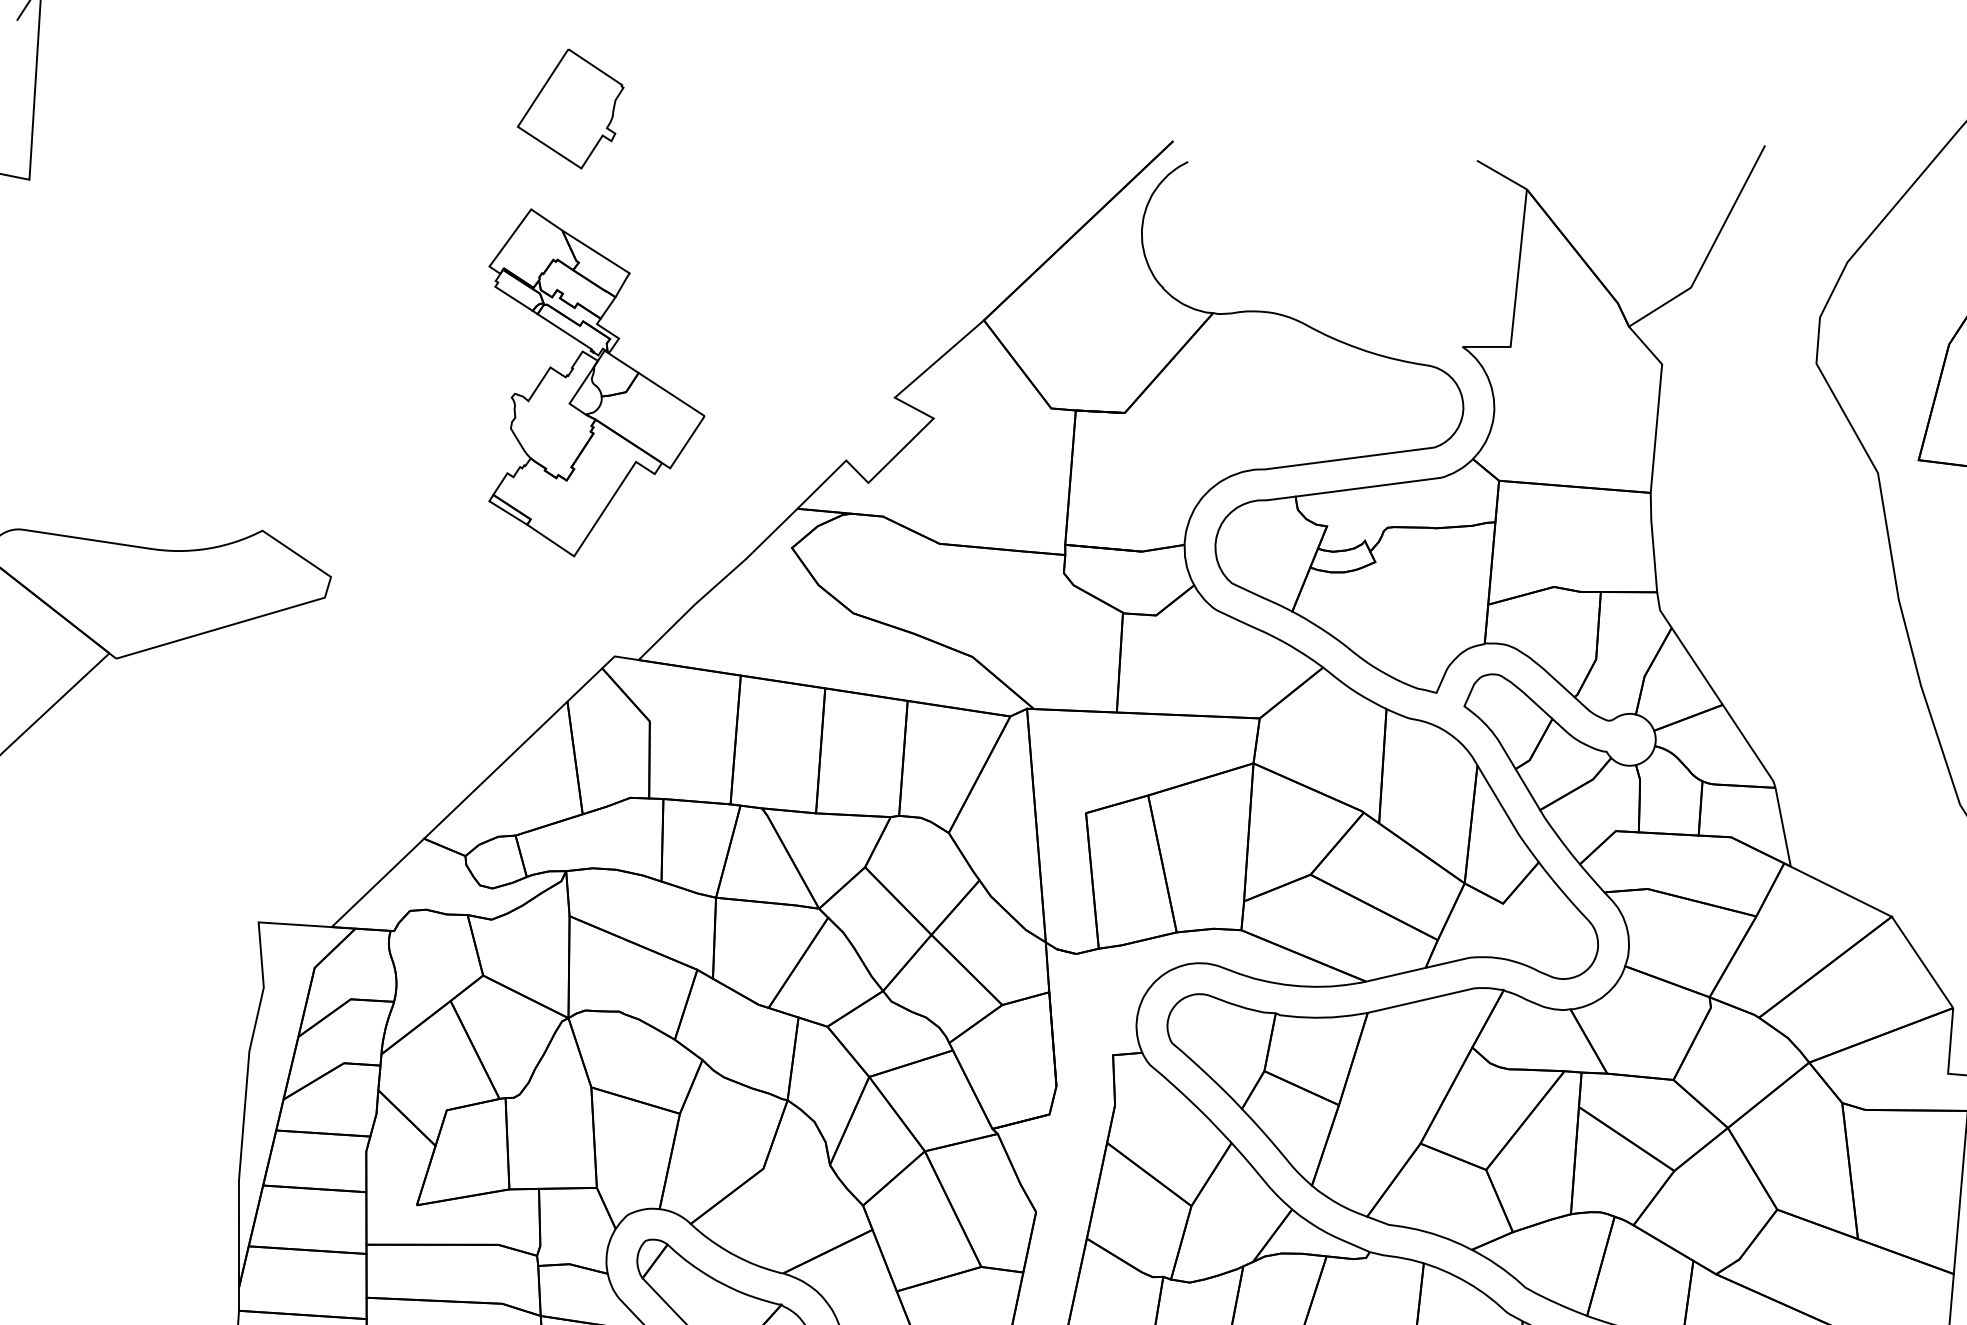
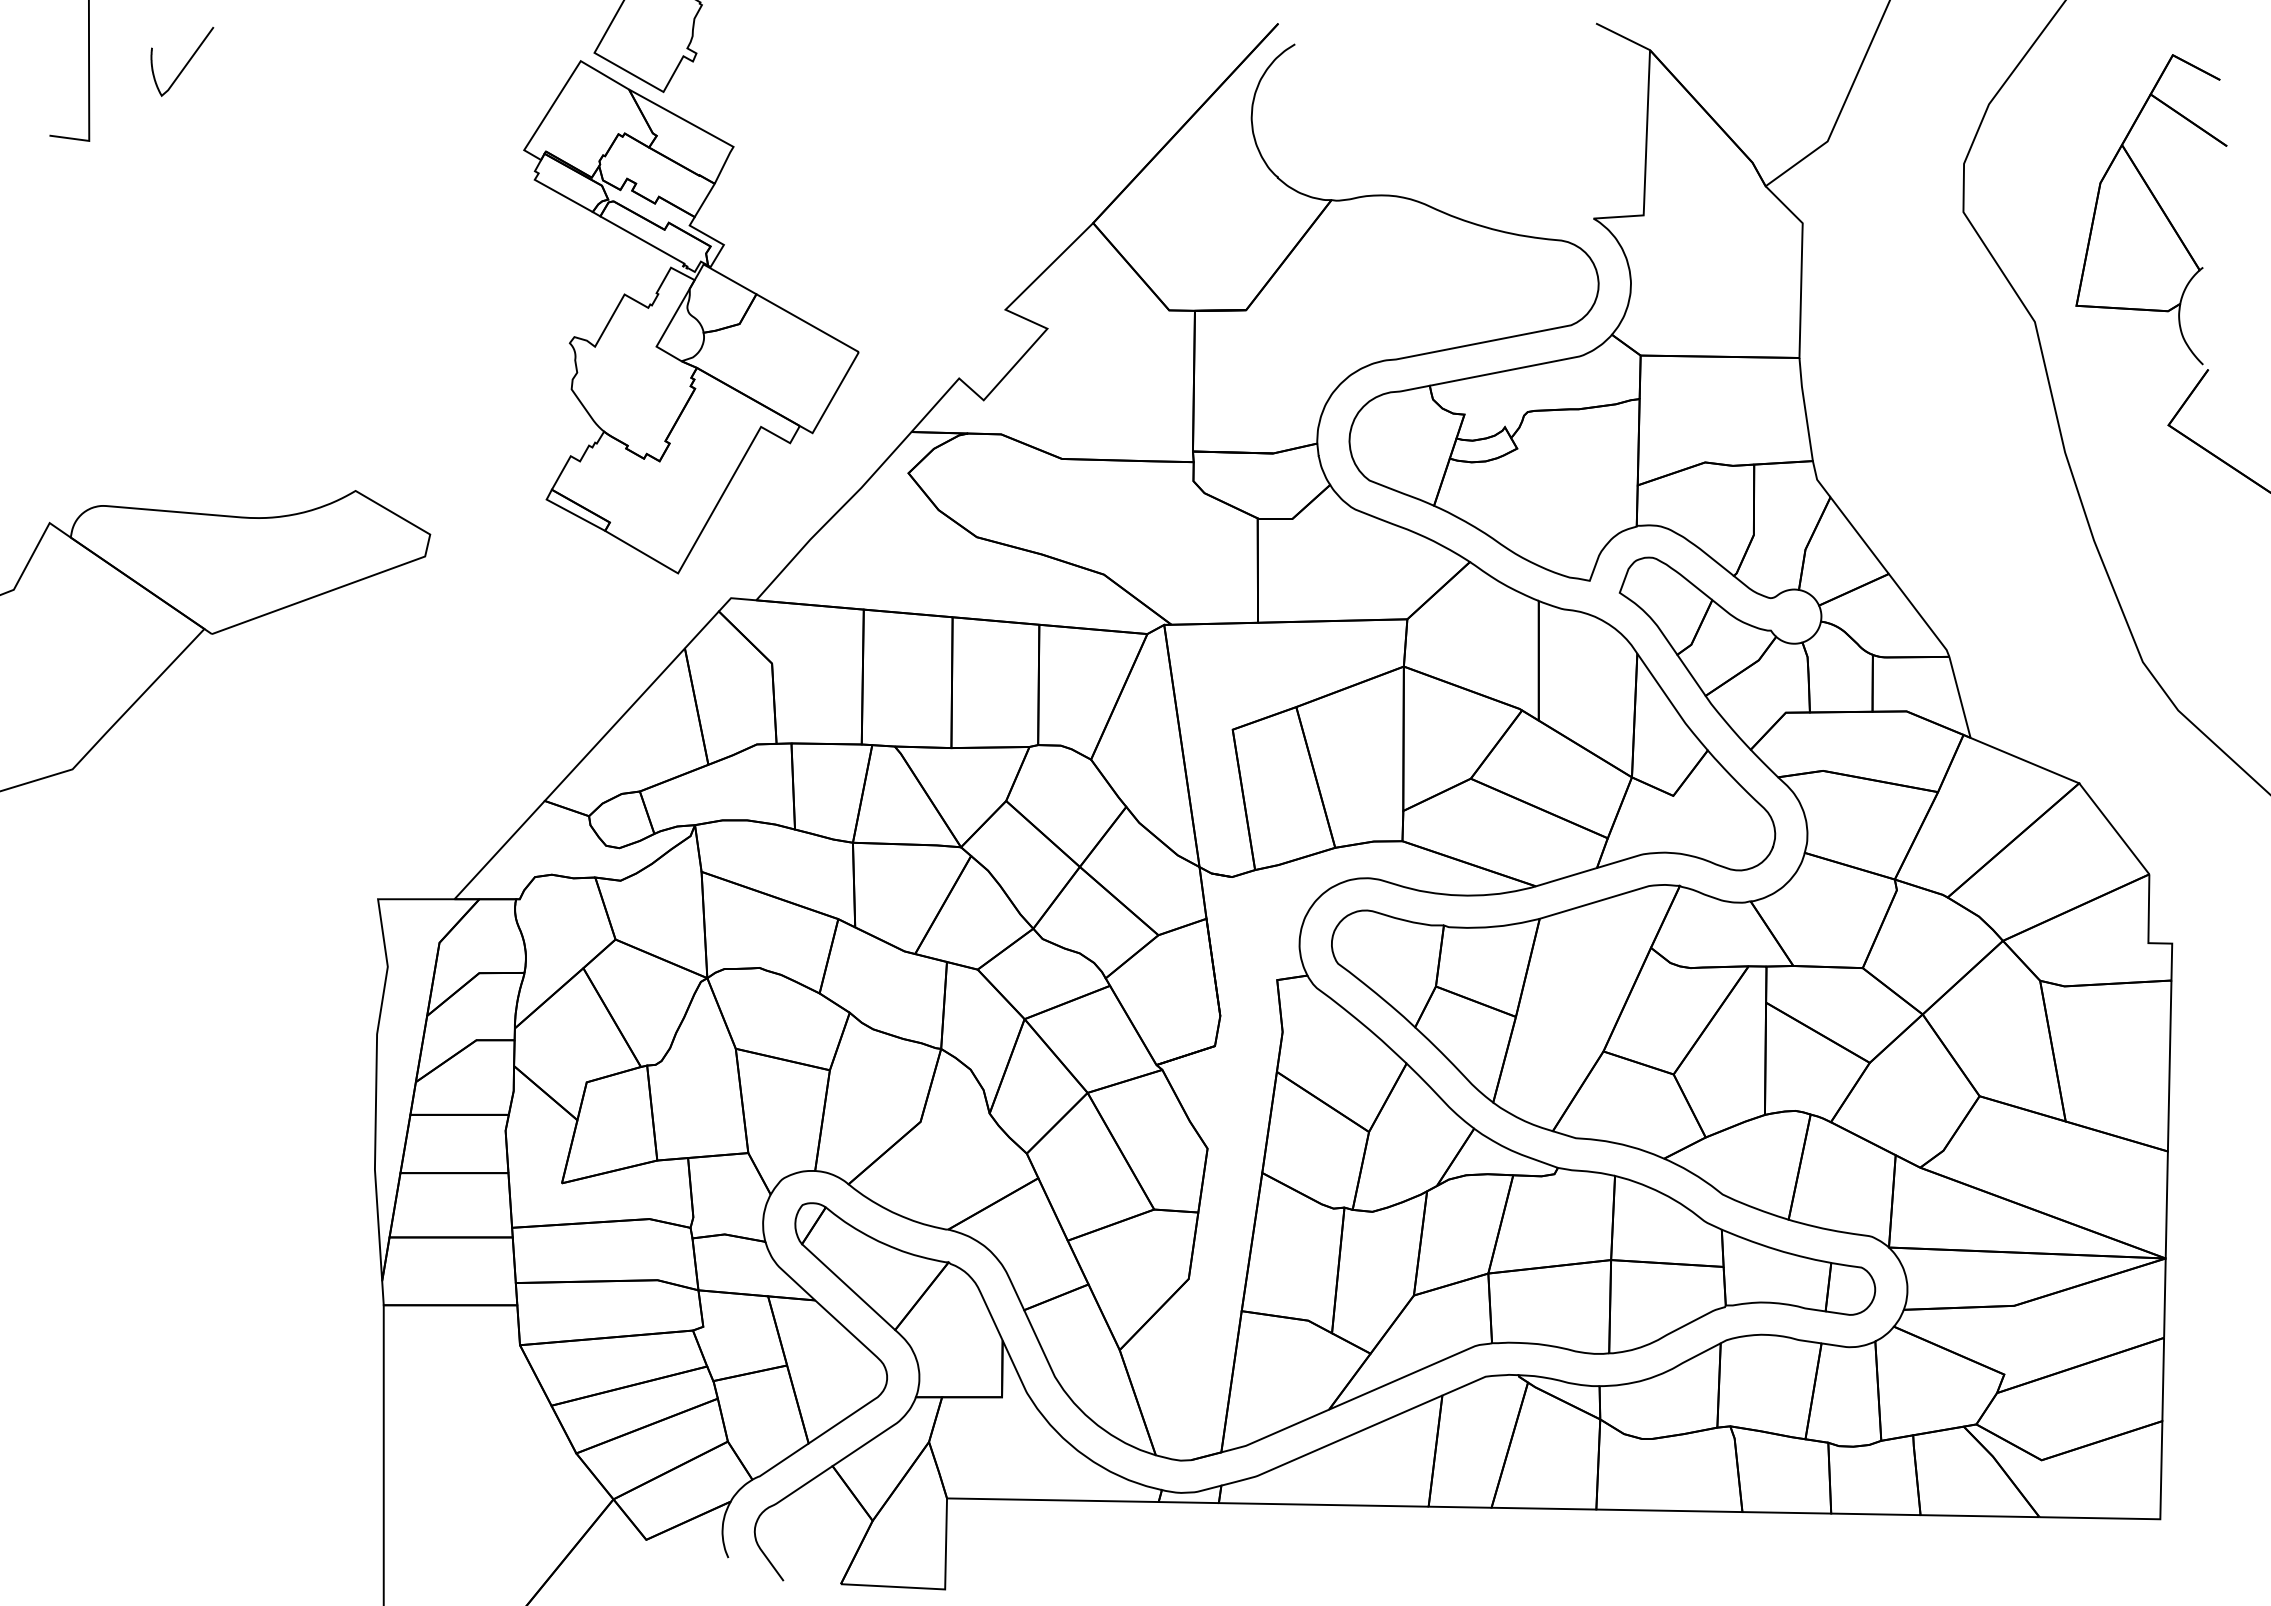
curve: (126, 112) -> (185, 64), added
part: (594, 385) -> (691, 317), size x1.43

